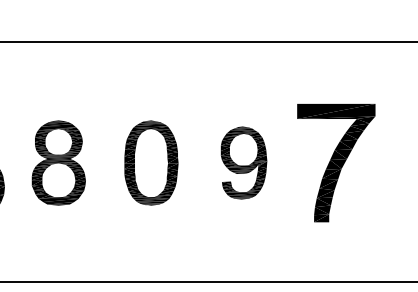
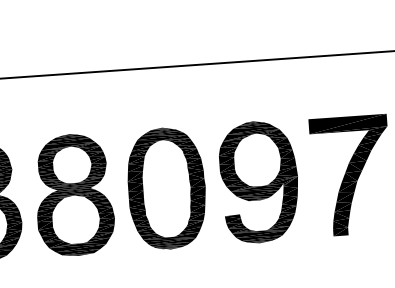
part: (58, 162) -> (74, 194), size x1.43
part: (151, 162) -> (166, 187), size x1.43
part: (243, 162) -> (258, 181), size x1.67

